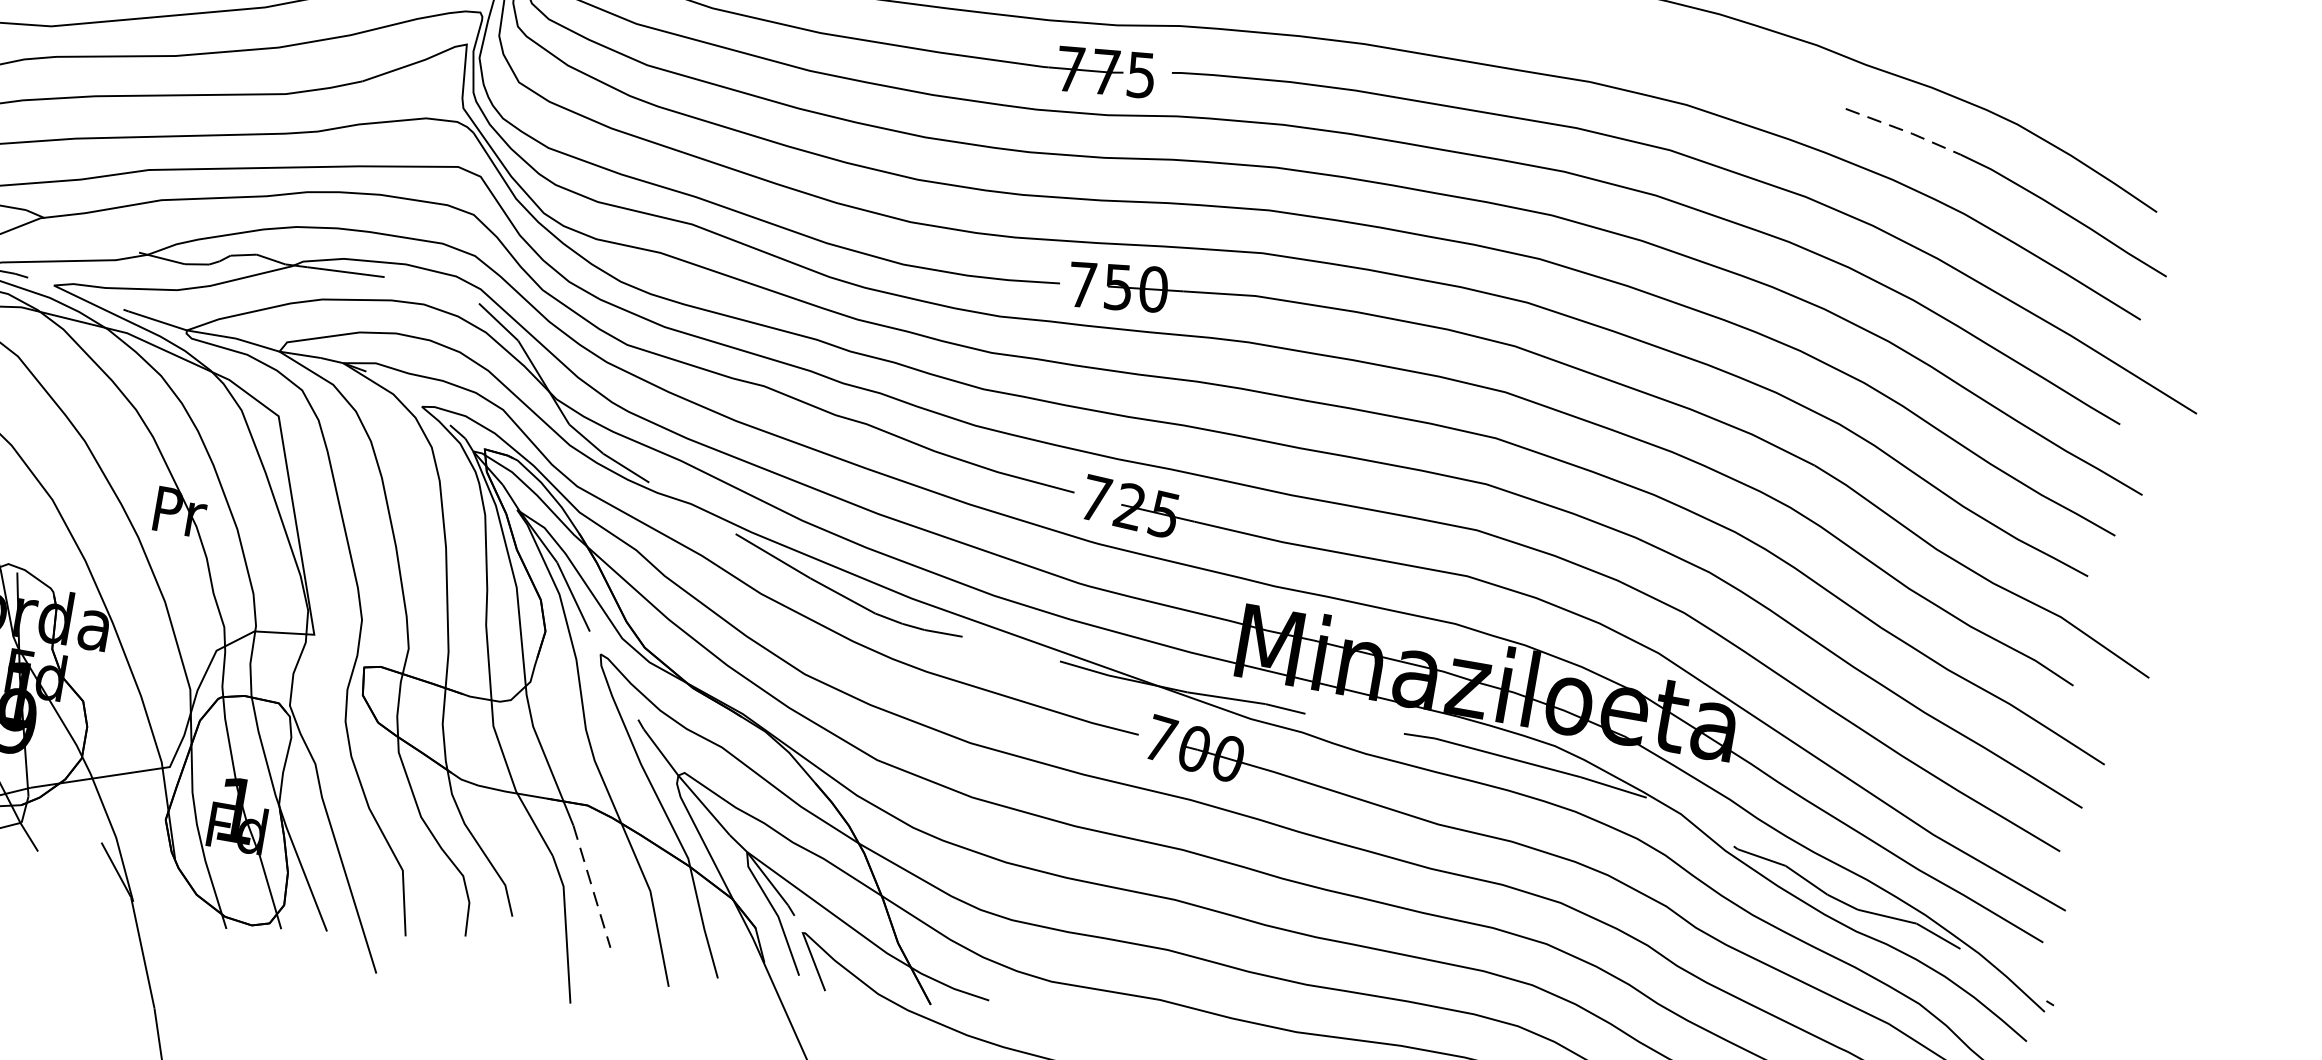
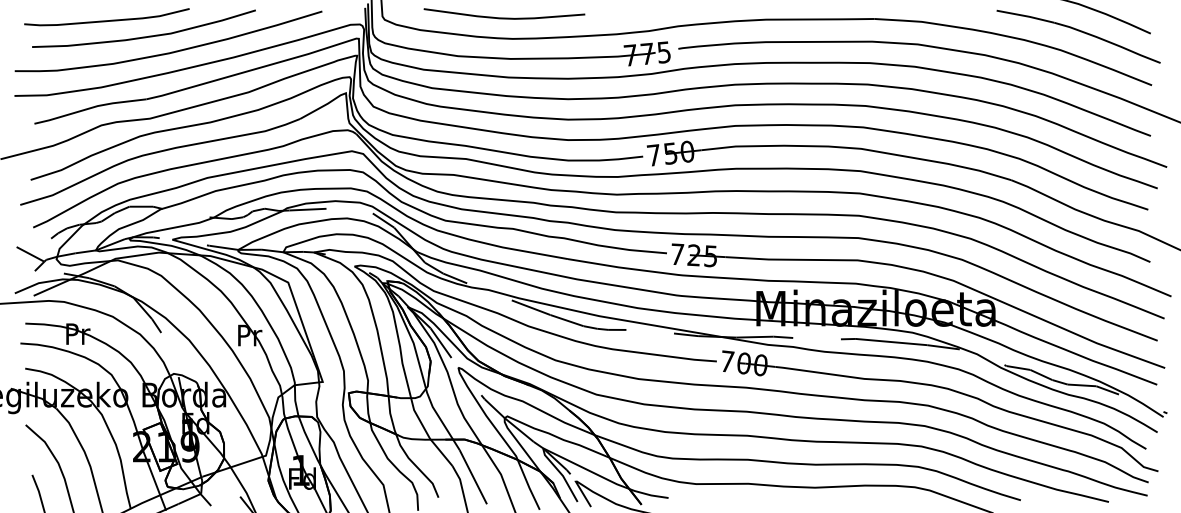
line: (1905, 131) -> (1026, 16), dashed -> solid
line: (592, 887) -> (473, 477), dashed -> solid

